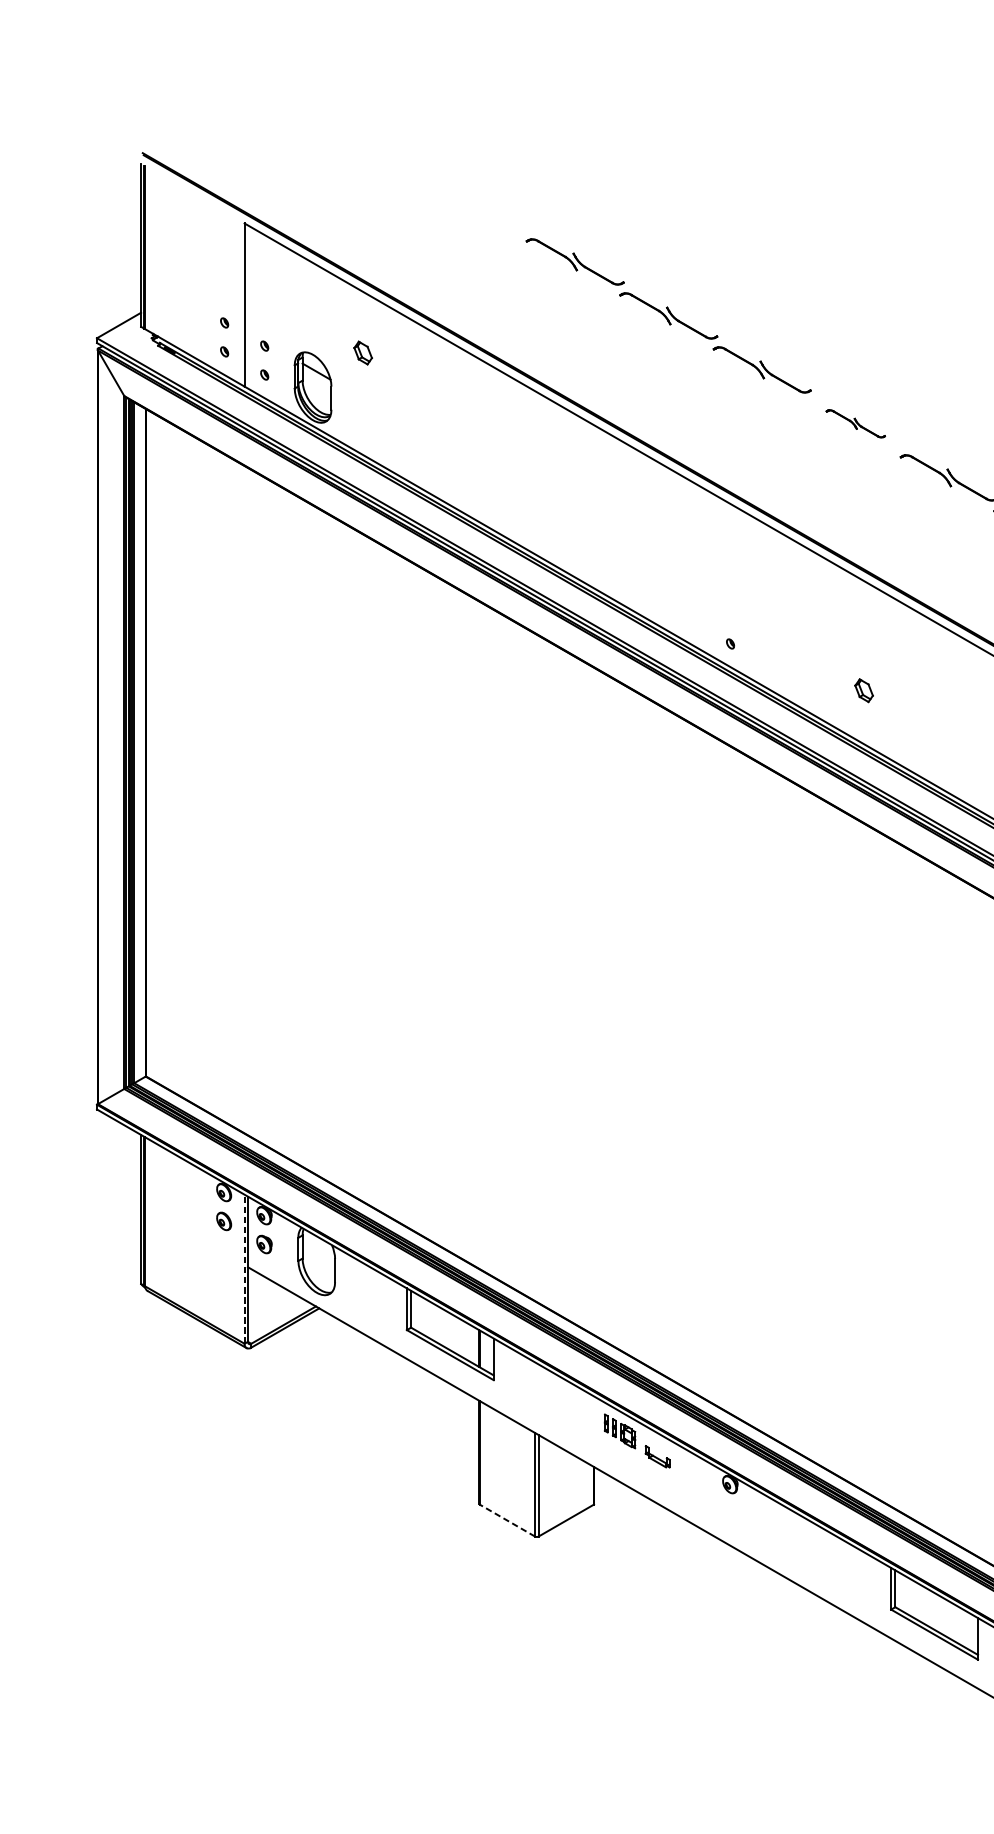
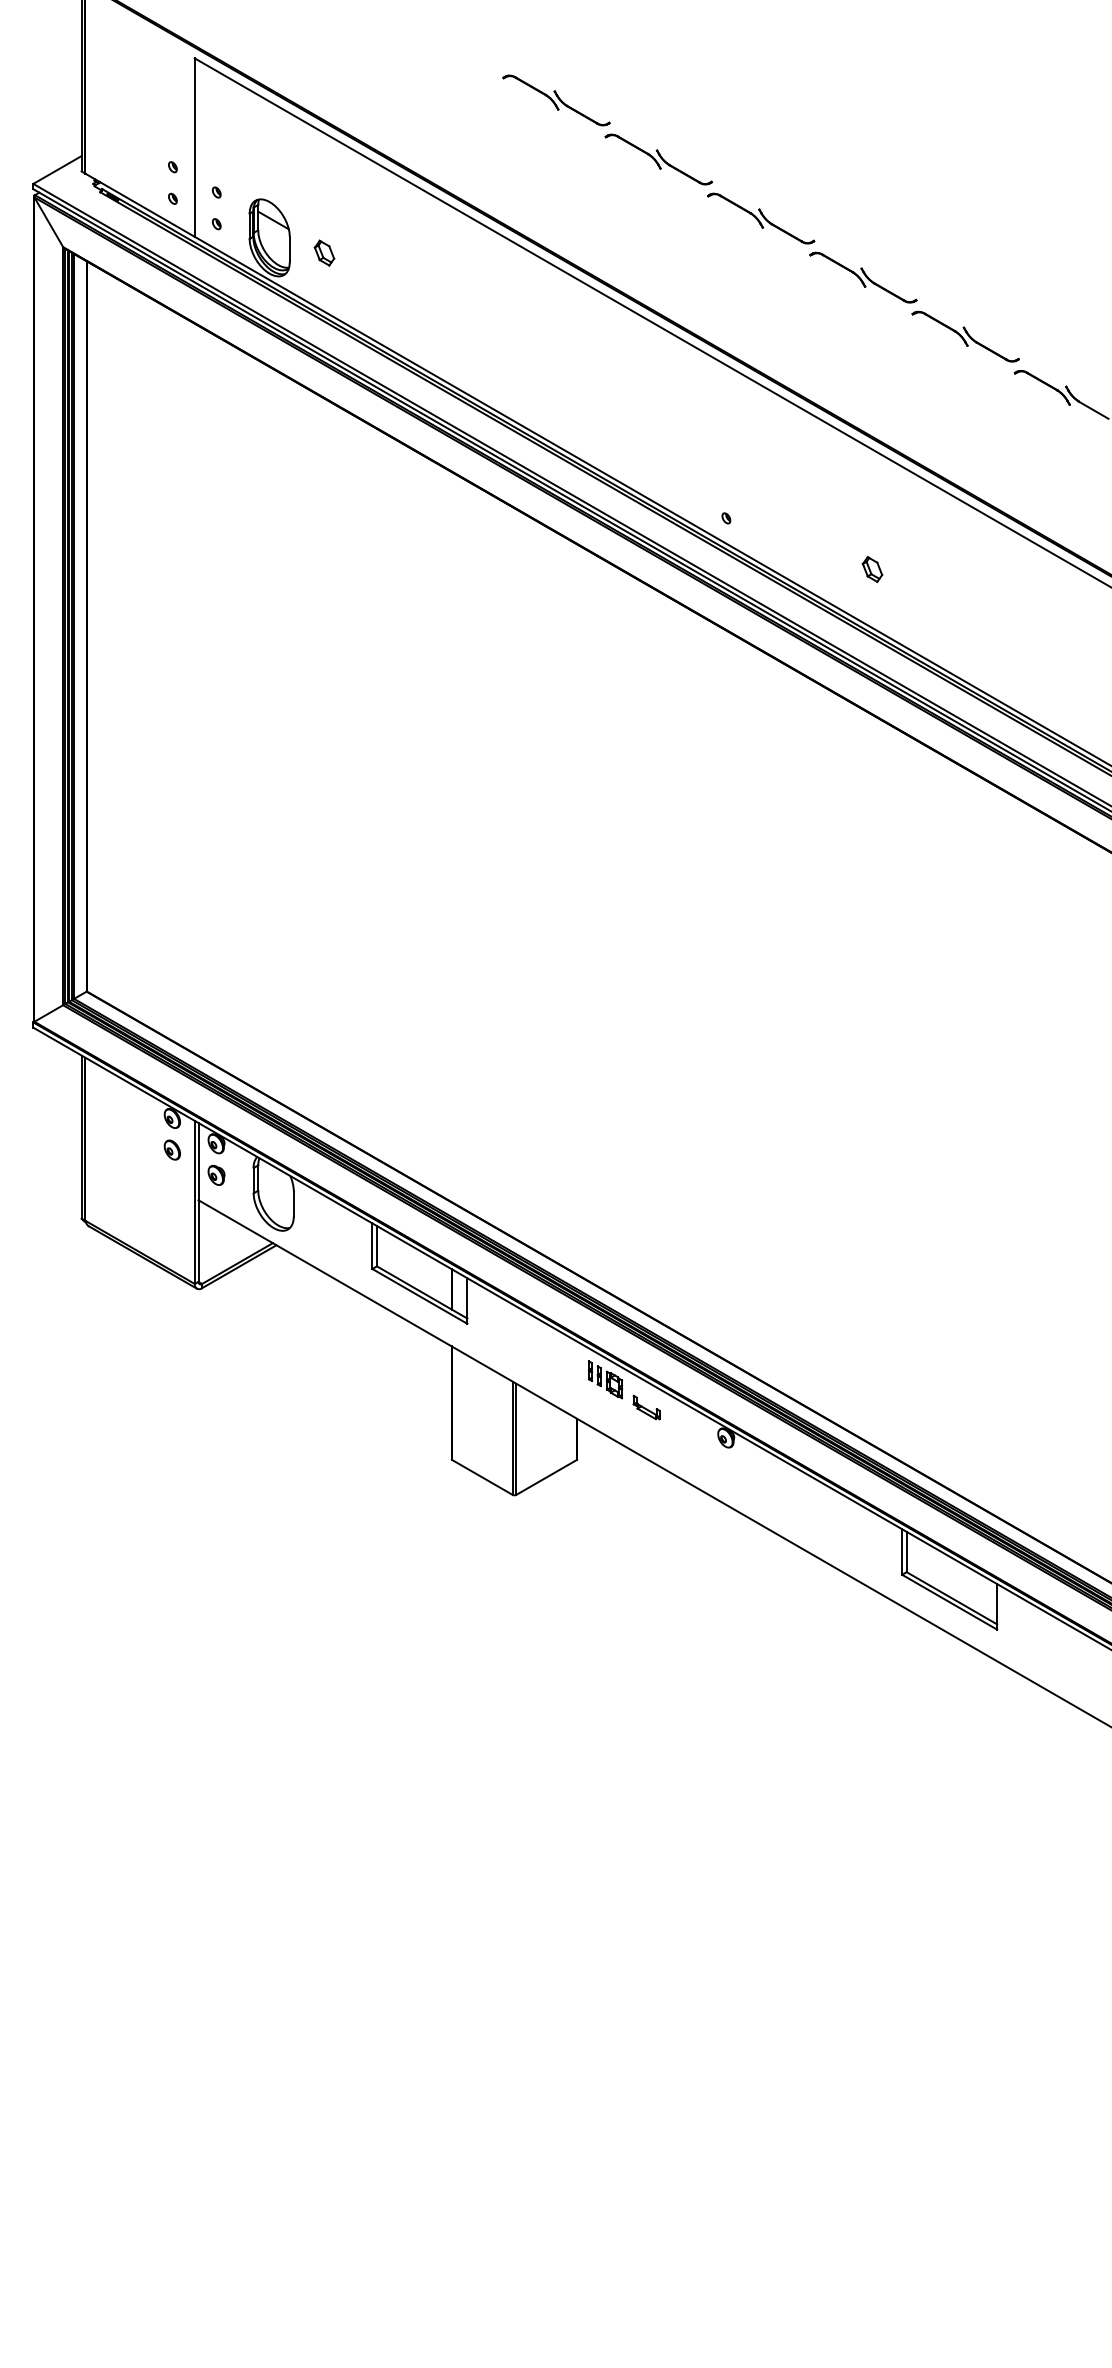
part: (363, 352) -> (324, 252), moved
part: (855, 423) -> (863, 277), size x1.67
line: (244, 1269) -> (194, 1202), dashed -> solid
line: (507, 1520) -> (482, 1477), dashed -> solid

